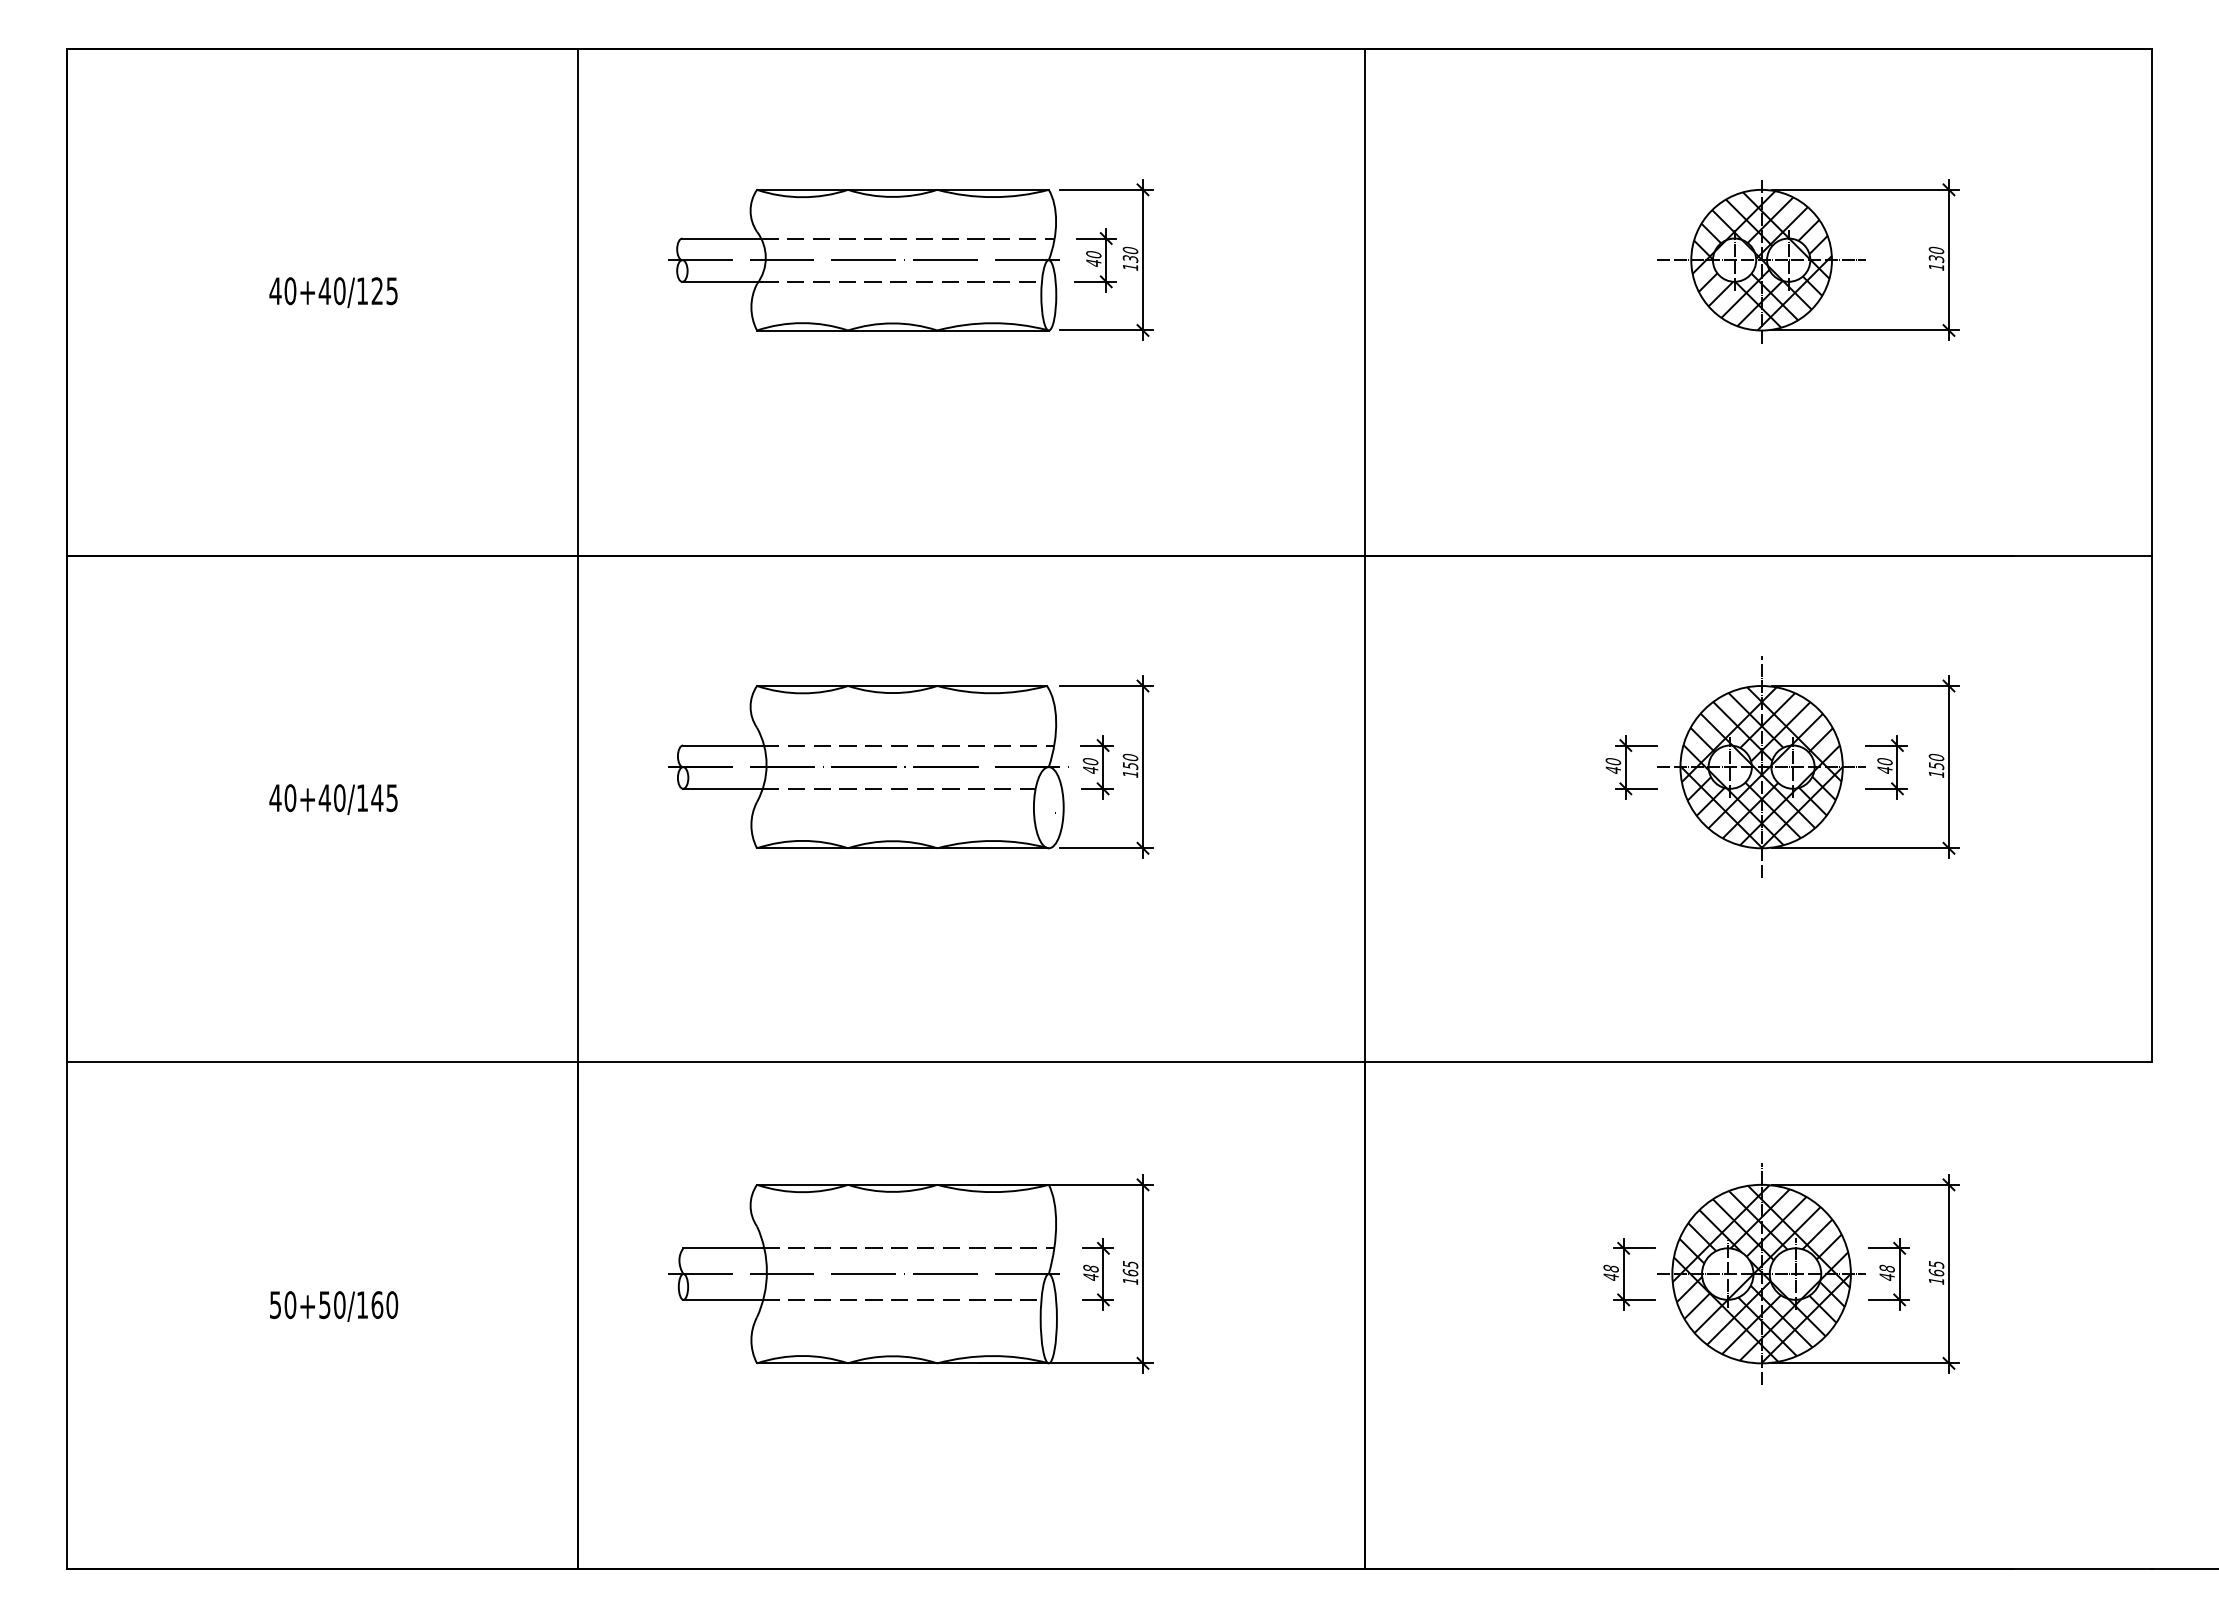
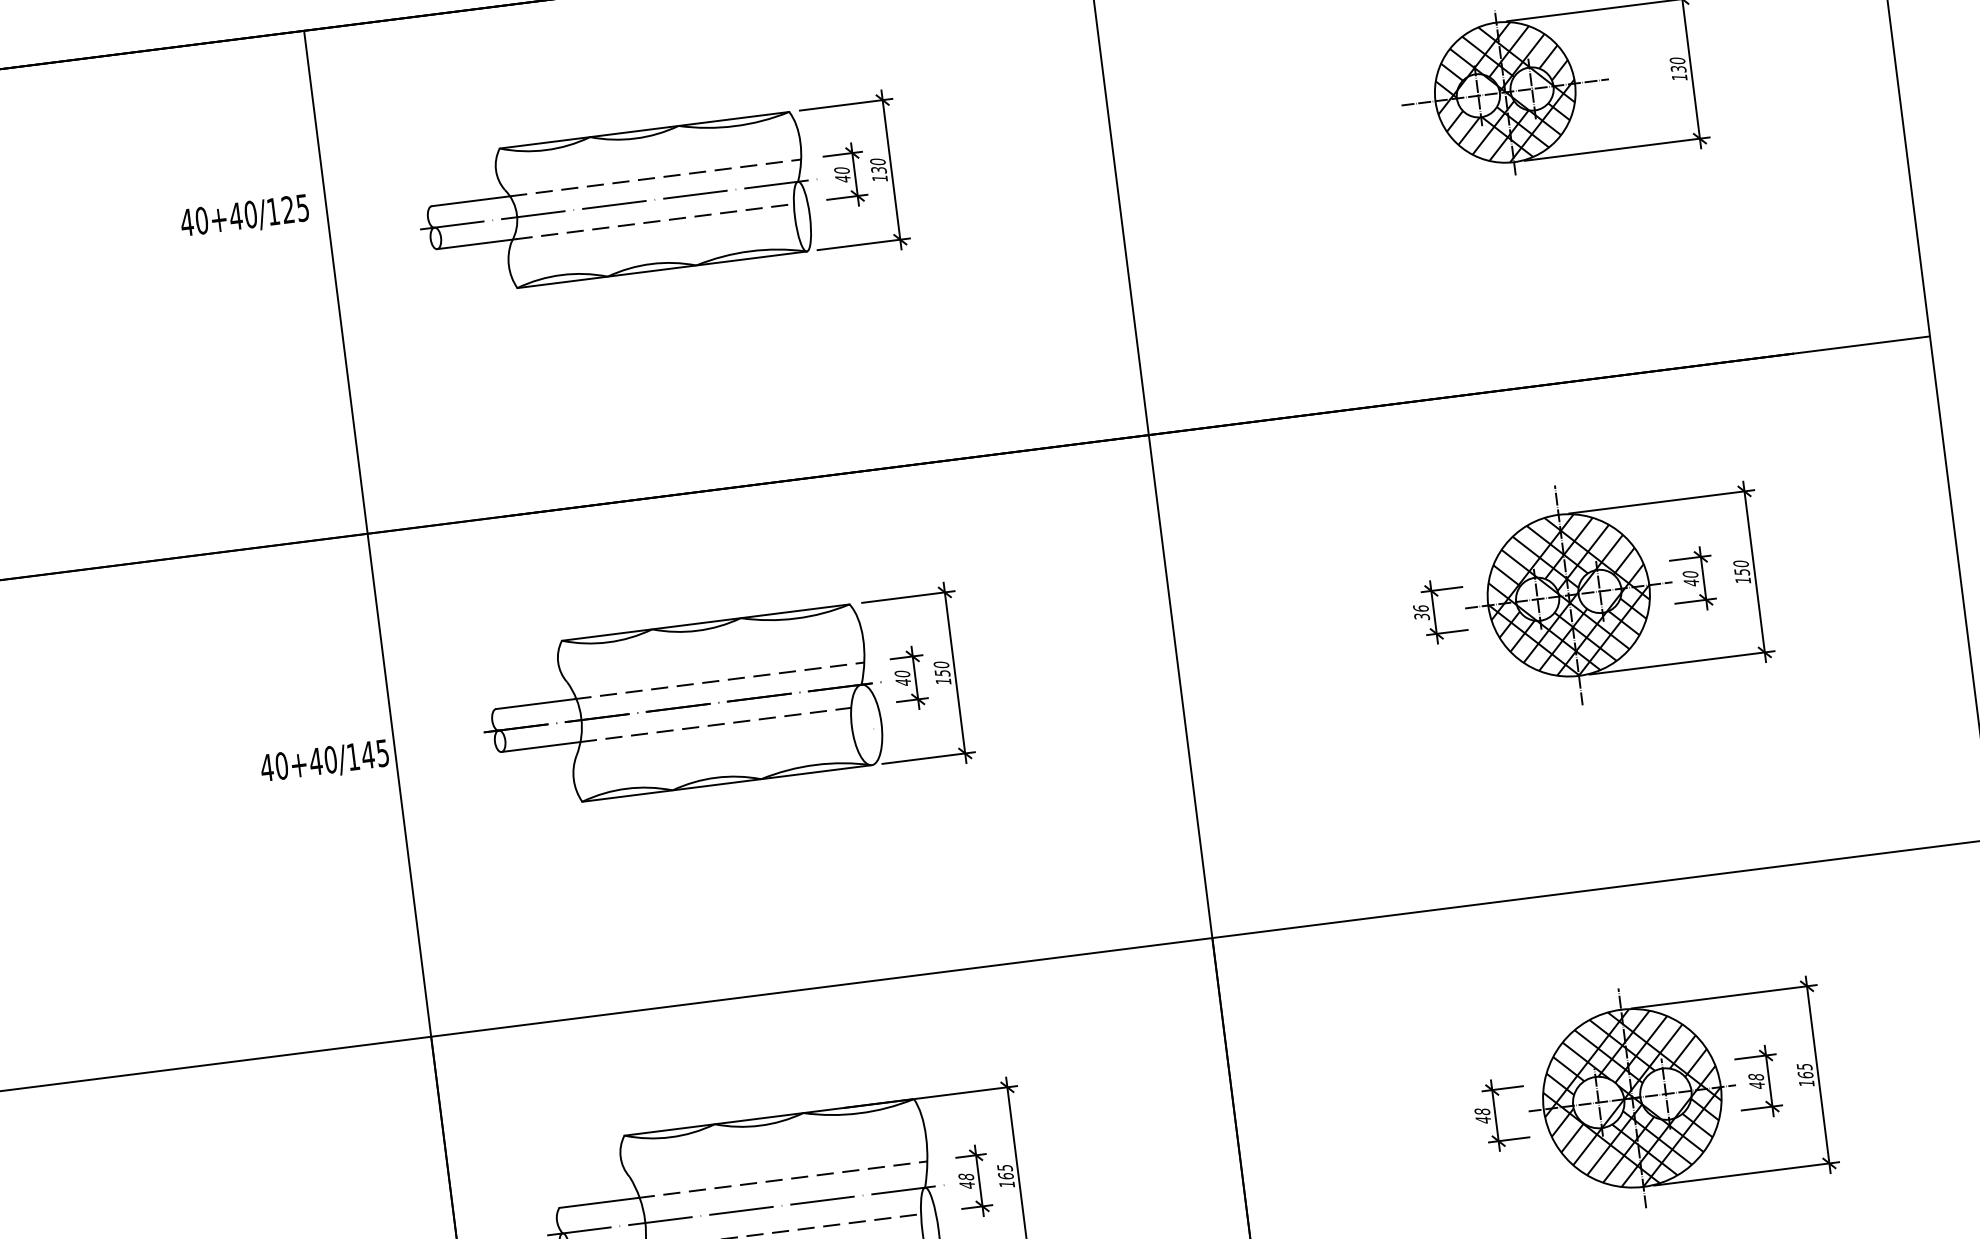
text: (333, 292) -> (244, 216), moved
text: (1613, 765) -> (1421, 612), 40 -> 36
text: (333, 799) -> (324, 761), moved

